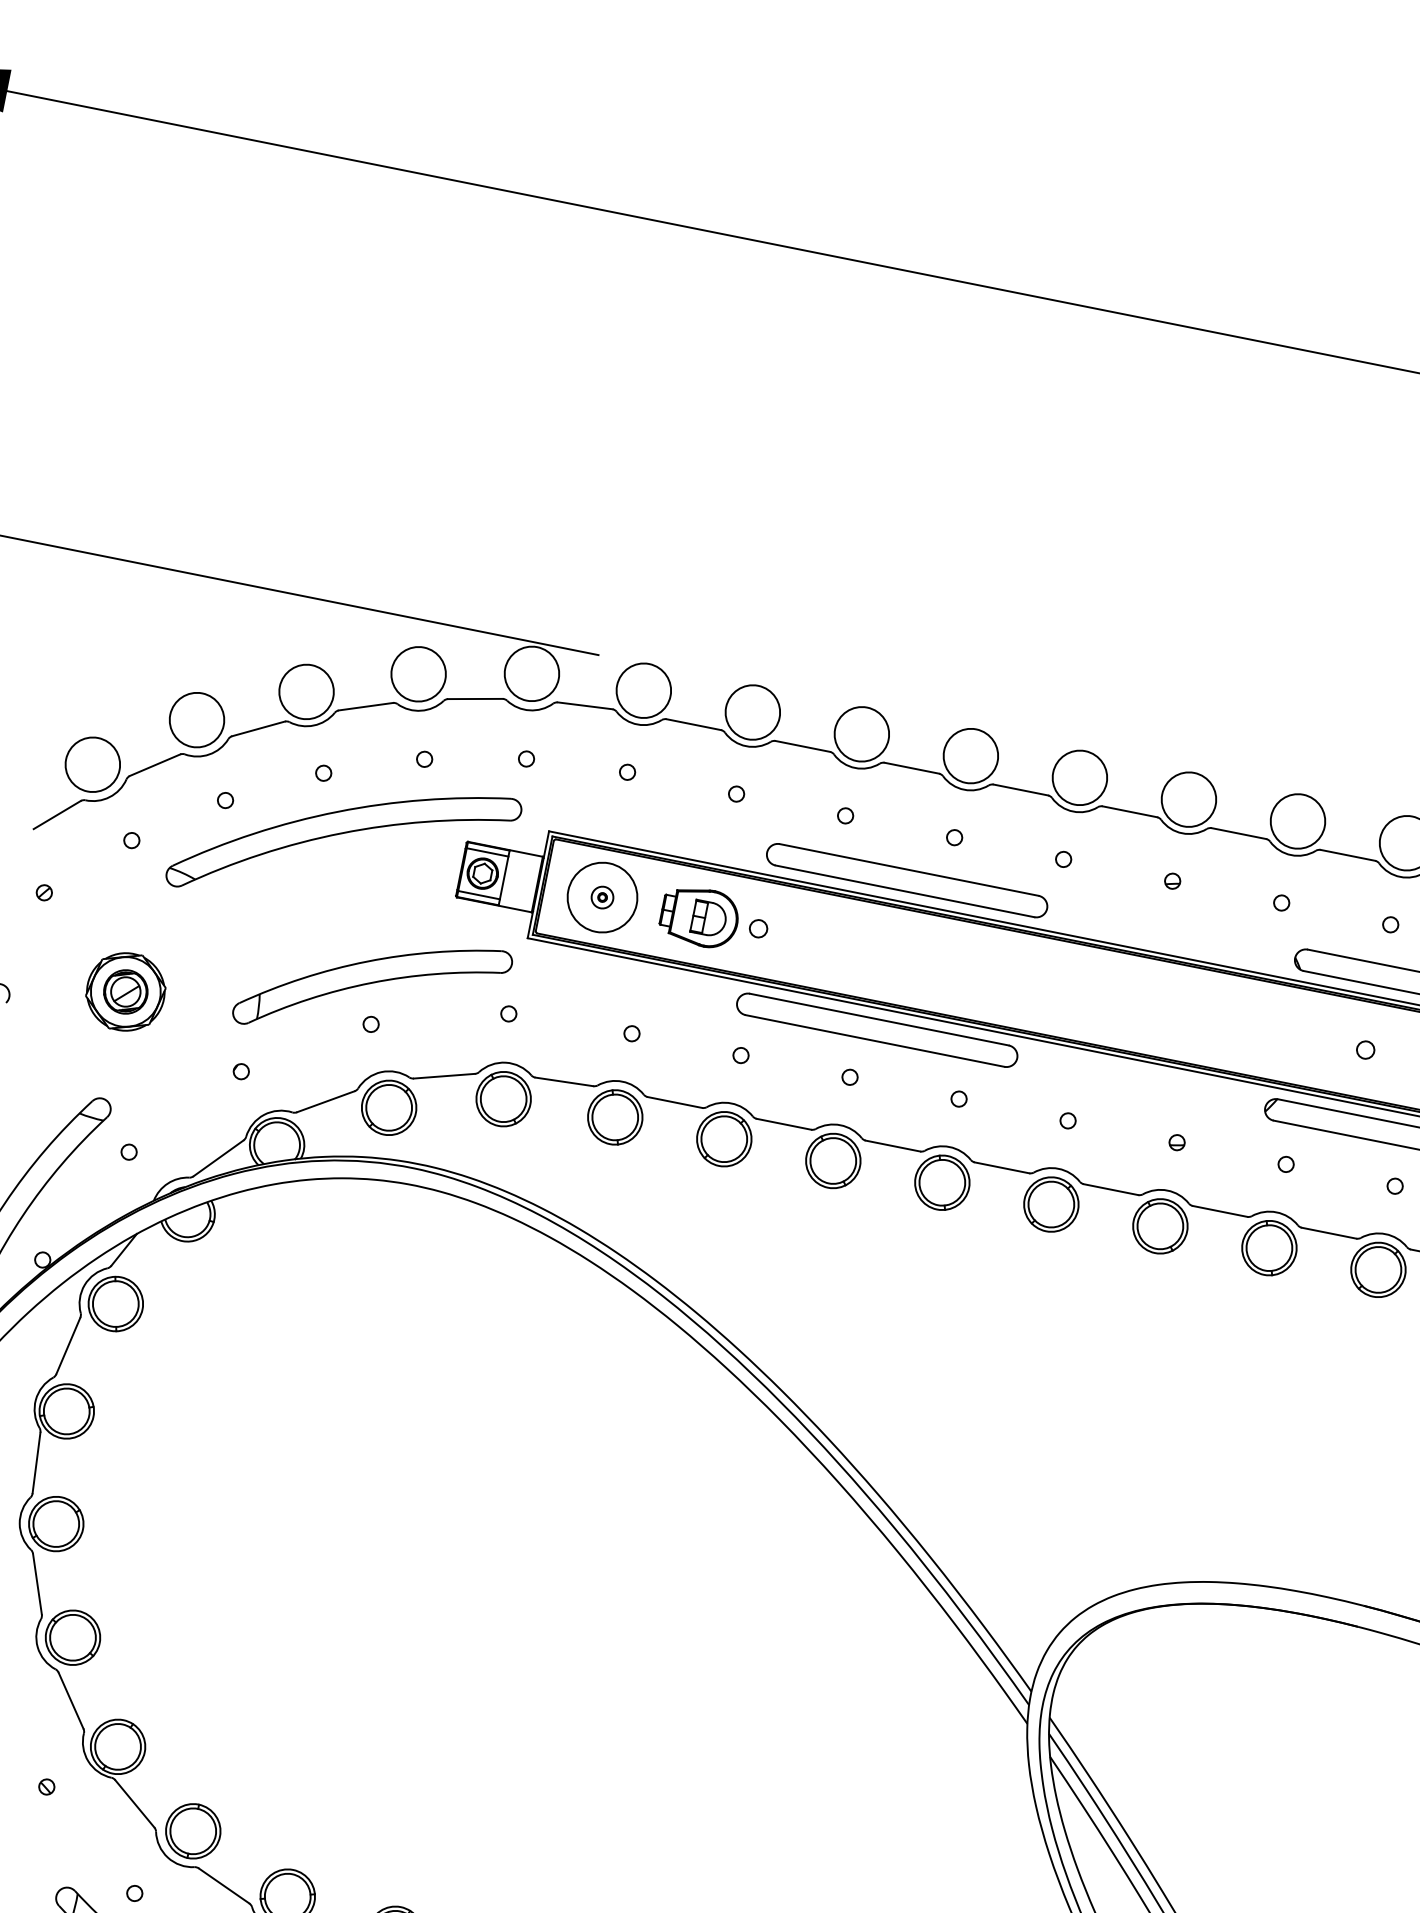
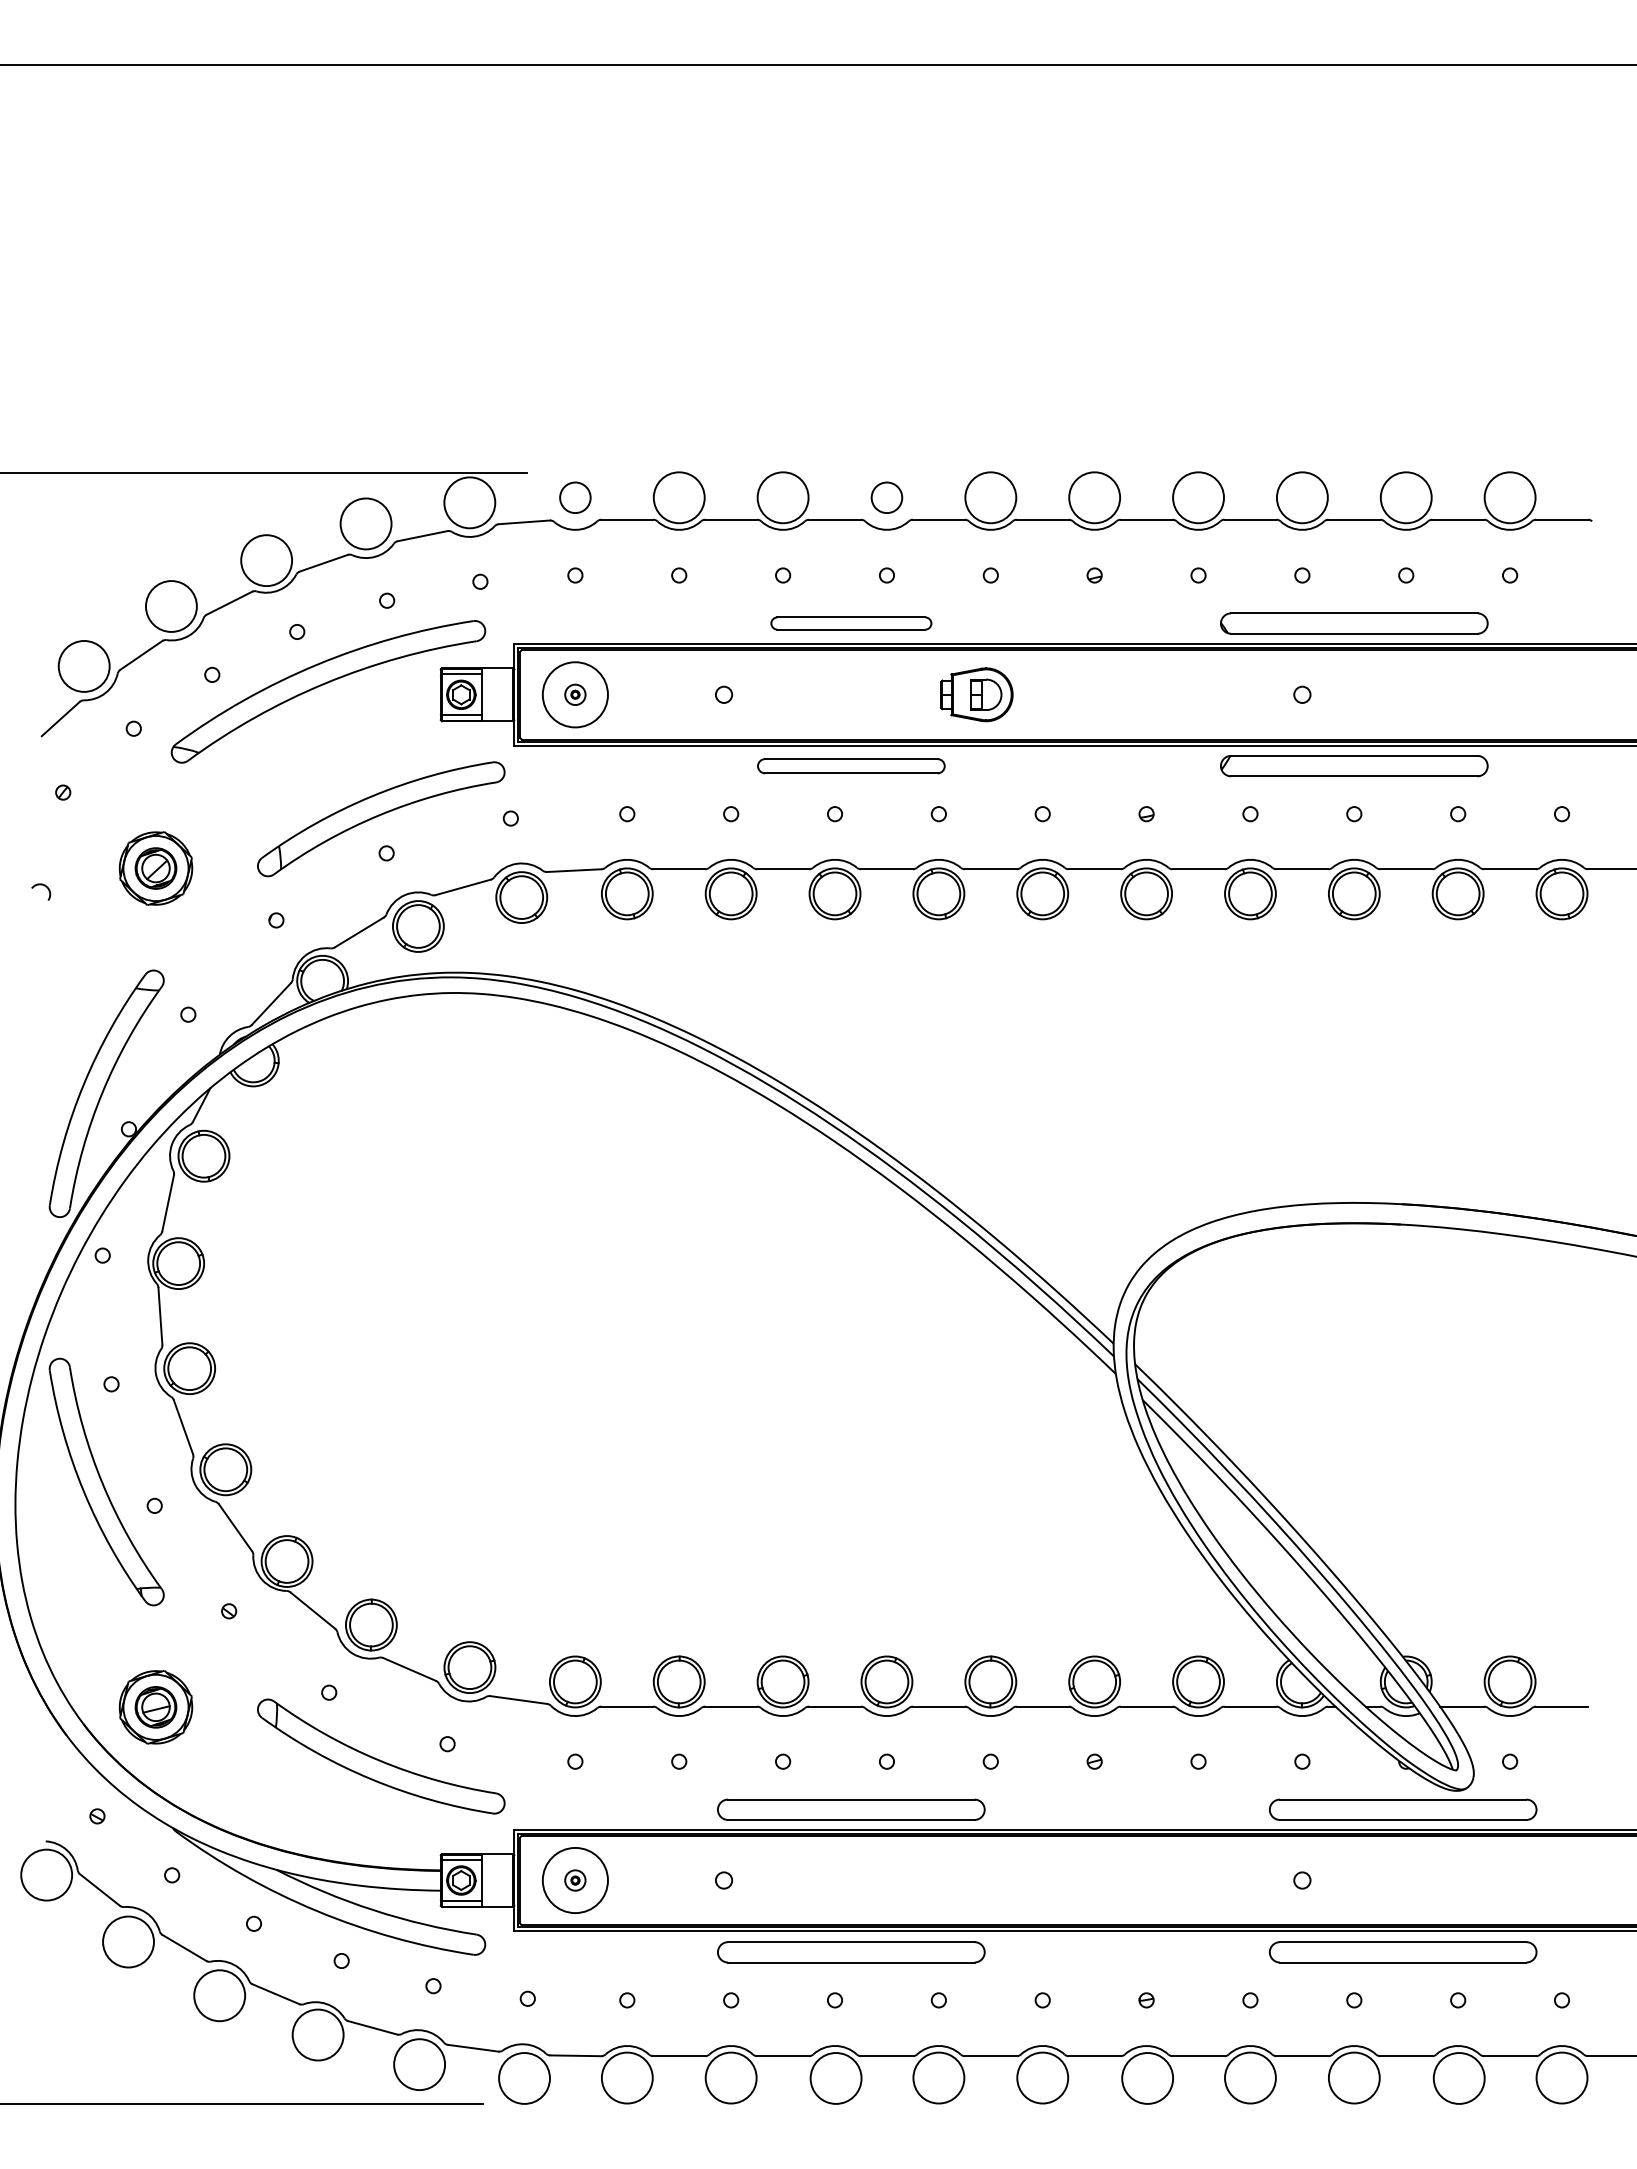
circle: (642, 690) -> (574, 497), size x0.6
circle: (970, 755) -> (886, 497), size x0.6
part: (907, 880) -> (851, 623), size x0.6
part: (699, 916) -> (976, 694), moved
part: (877, 1030) -> (851, 766), size x0.7

